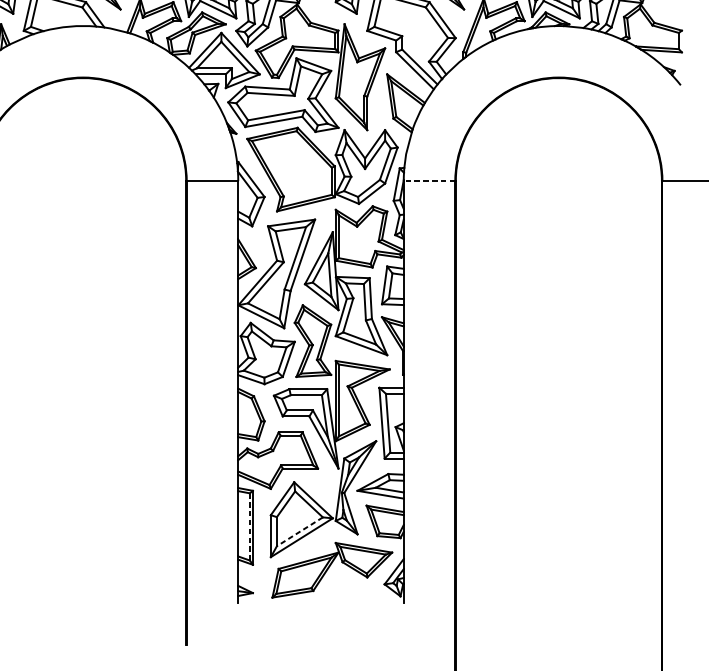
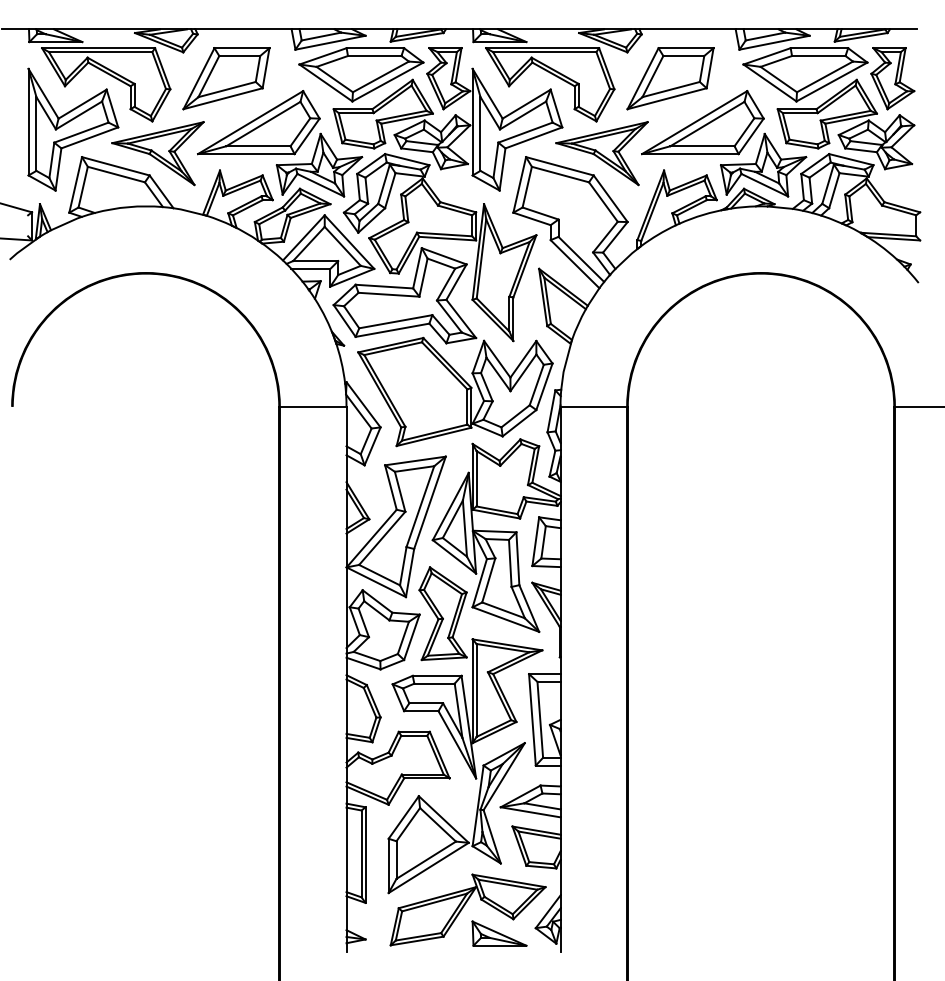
line: (429, 180) -> (593, 406), dashed -> solid
line: (249, 527) -> (361, 854), dashed -> solid
line: (299, 532) -> (425, 860), dashed -> solid
part: (356, 588) -> (499, 933), added

